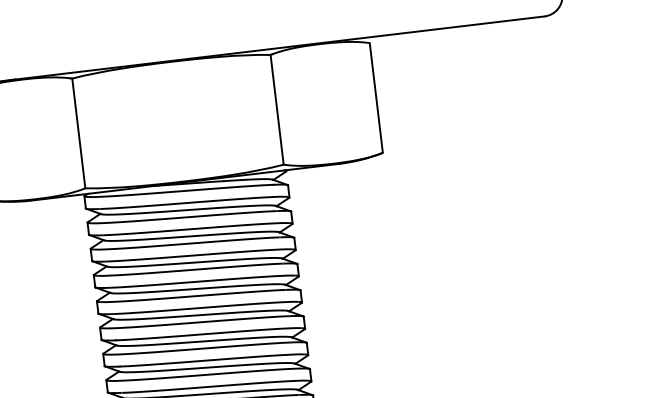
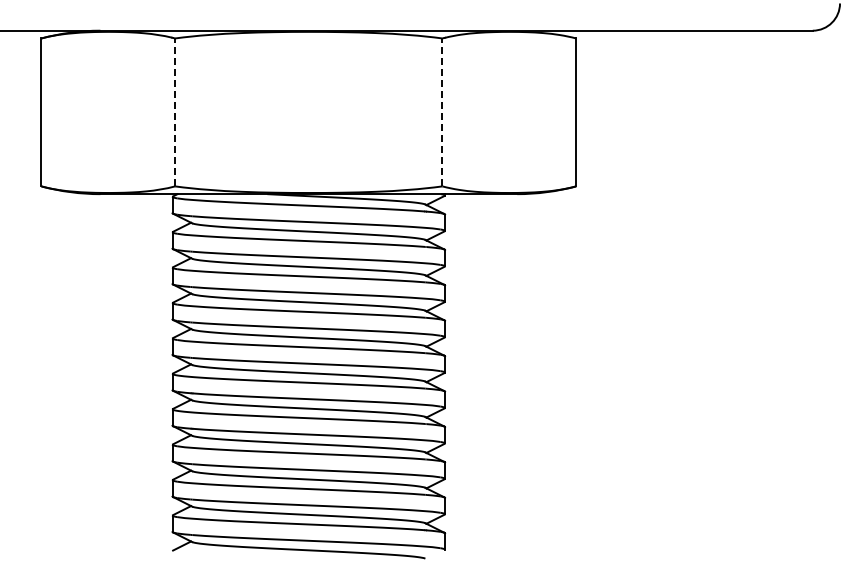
line: (277, 109) -> (442, 112), solid -> dashed
line: (79, 133) -> (175, 112), solid -> dashed

